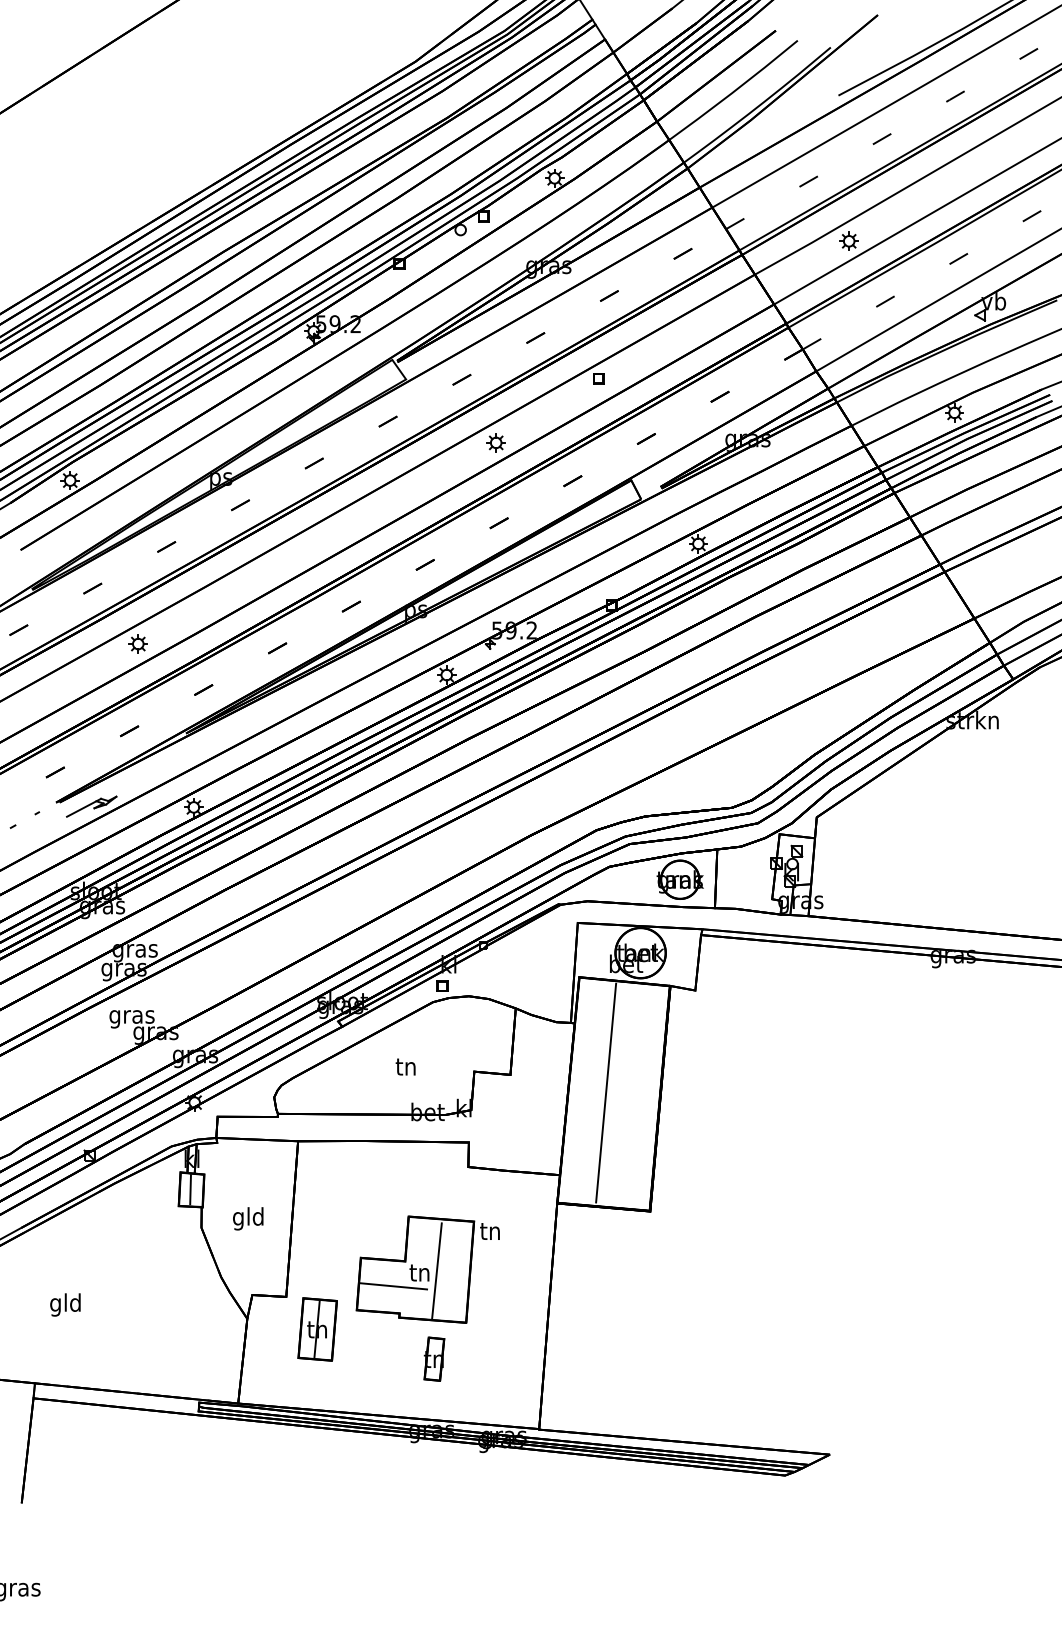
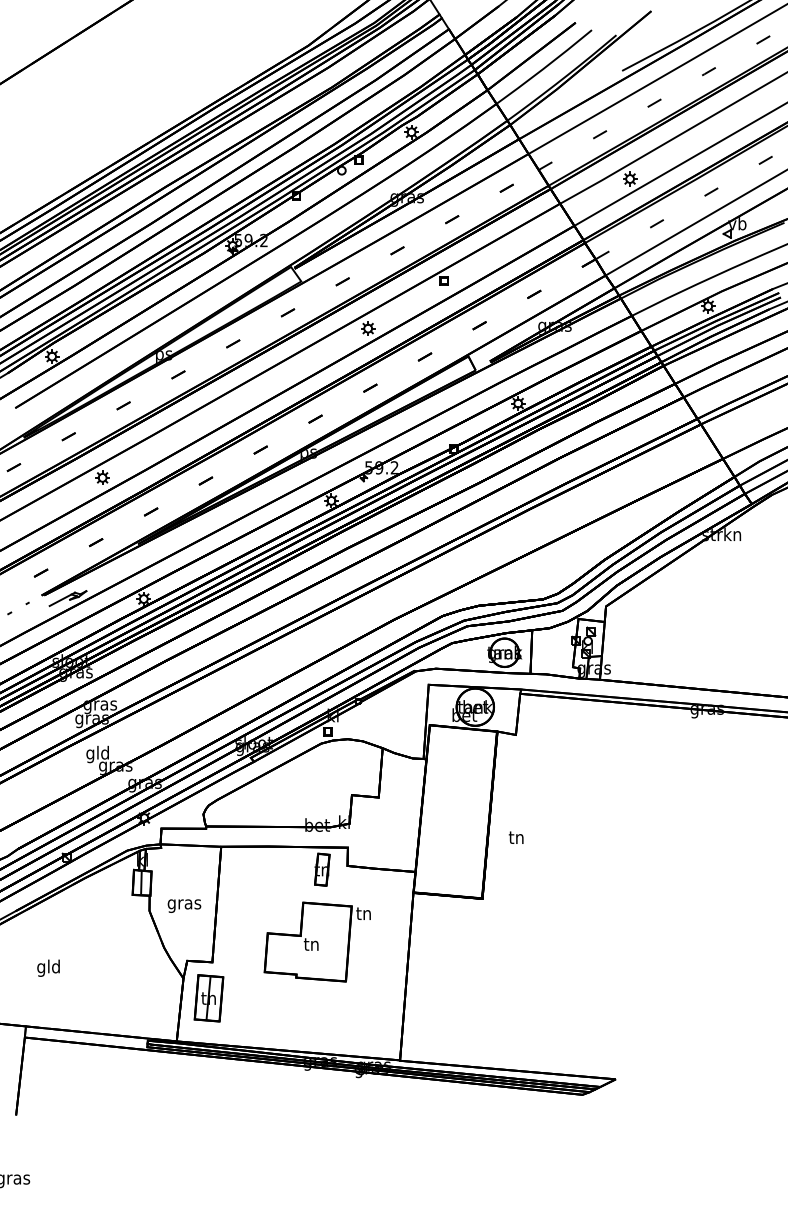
text: (131, 1016) -> (97, 754), gras -> gld
text: (405, 1066) -> (516, 837), moved
line: (606, 1092) -> (450, 810), removed
text: (248, 1218) -> (184, 904), gld -> gras
line: (436, 1270) -> (323, 942), removed
line: (393, 1286) -> (291, 954), removed
part: (317, 1329) -> (208, 998), moved
part: (434, 1358) -> (322, 869), moved

